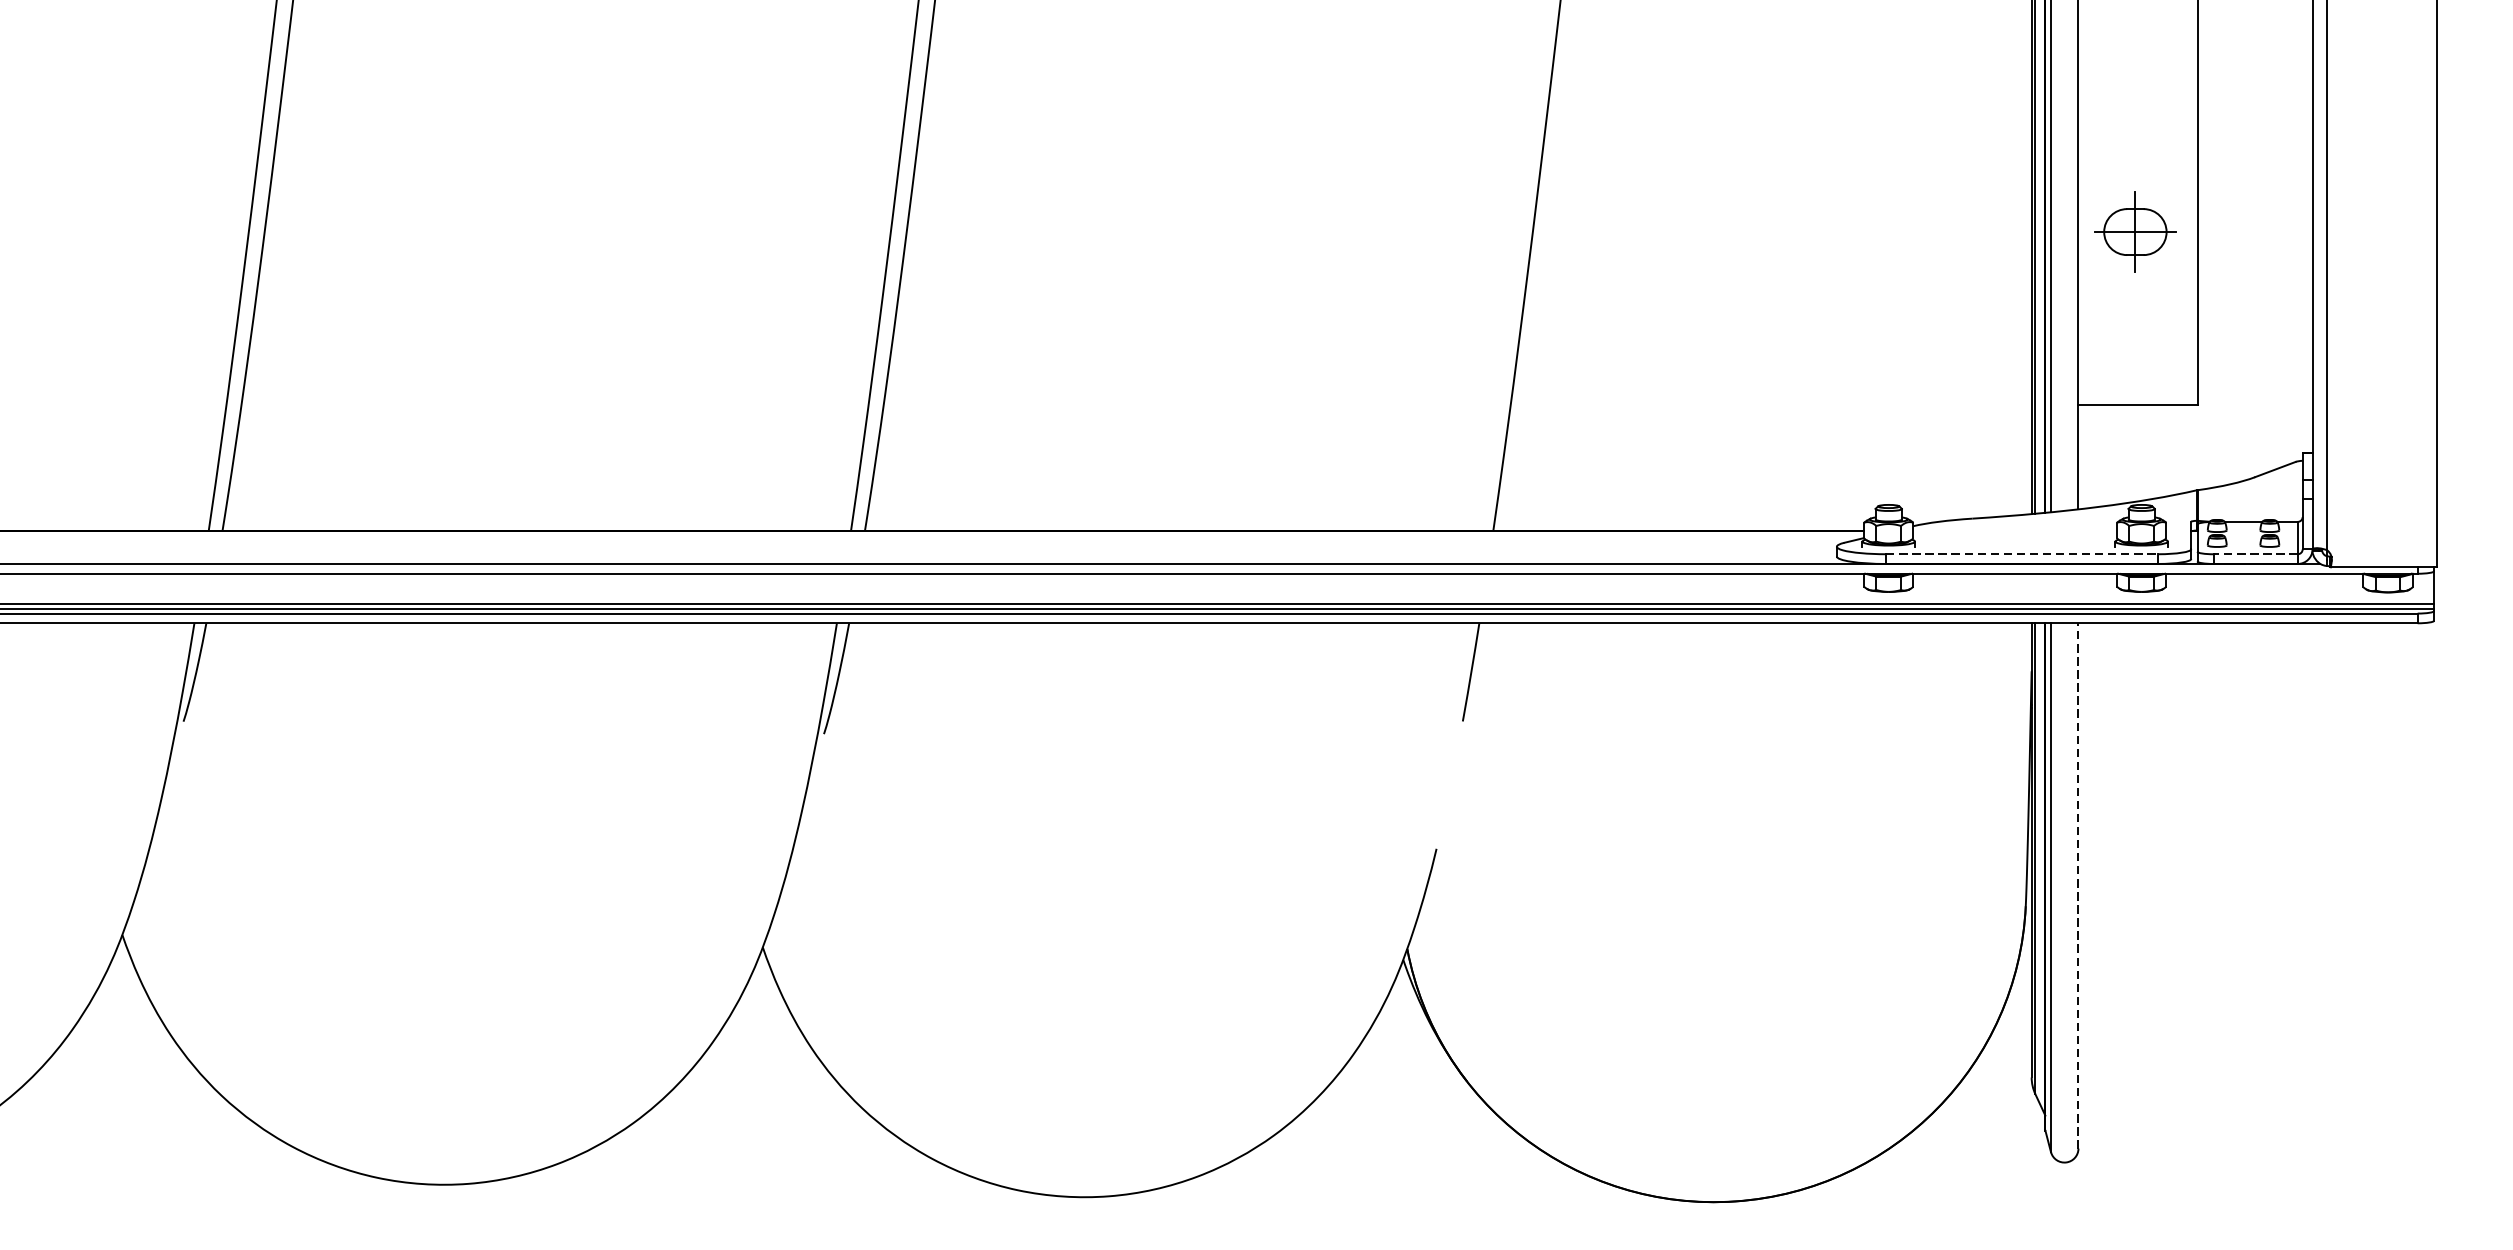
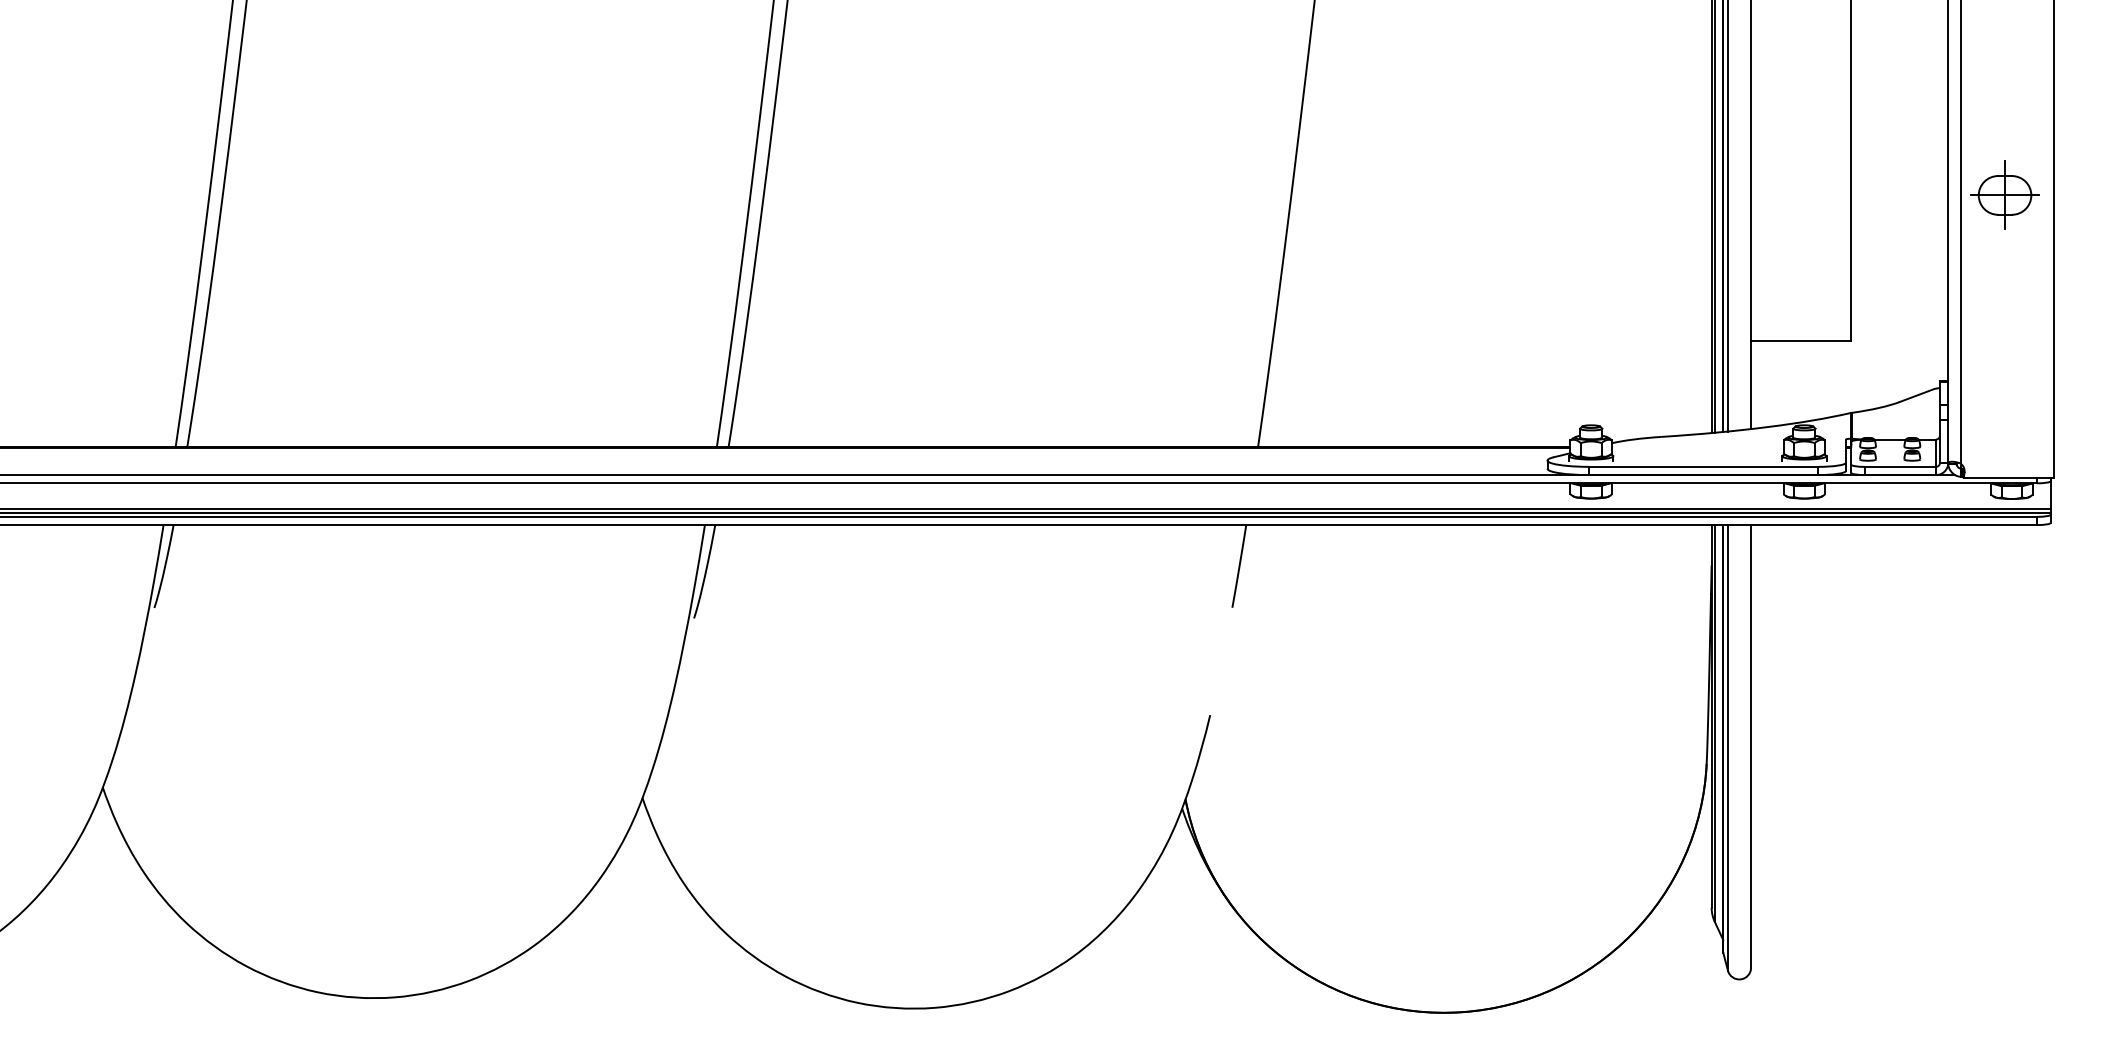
part: (2134, 230) -> (2004, 194), moved
line: (2021, 553) -> (1703, 466), dashed -> solid
line: (2255, 553) -> (1900, 466), dashed -> solid
line: (2078, 884) -> (1751, 745), dashed -> solid

